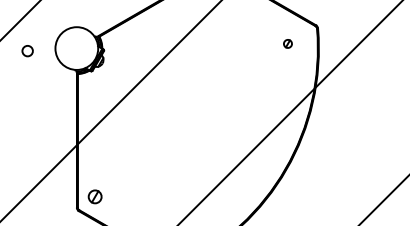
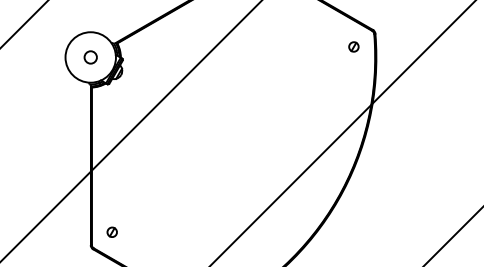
part: (287, 43) -> (353, 46), moved
circle: (27, 51) -> (90, 57), moved
part: (94, 196) -> (111, 231), size x0.62

